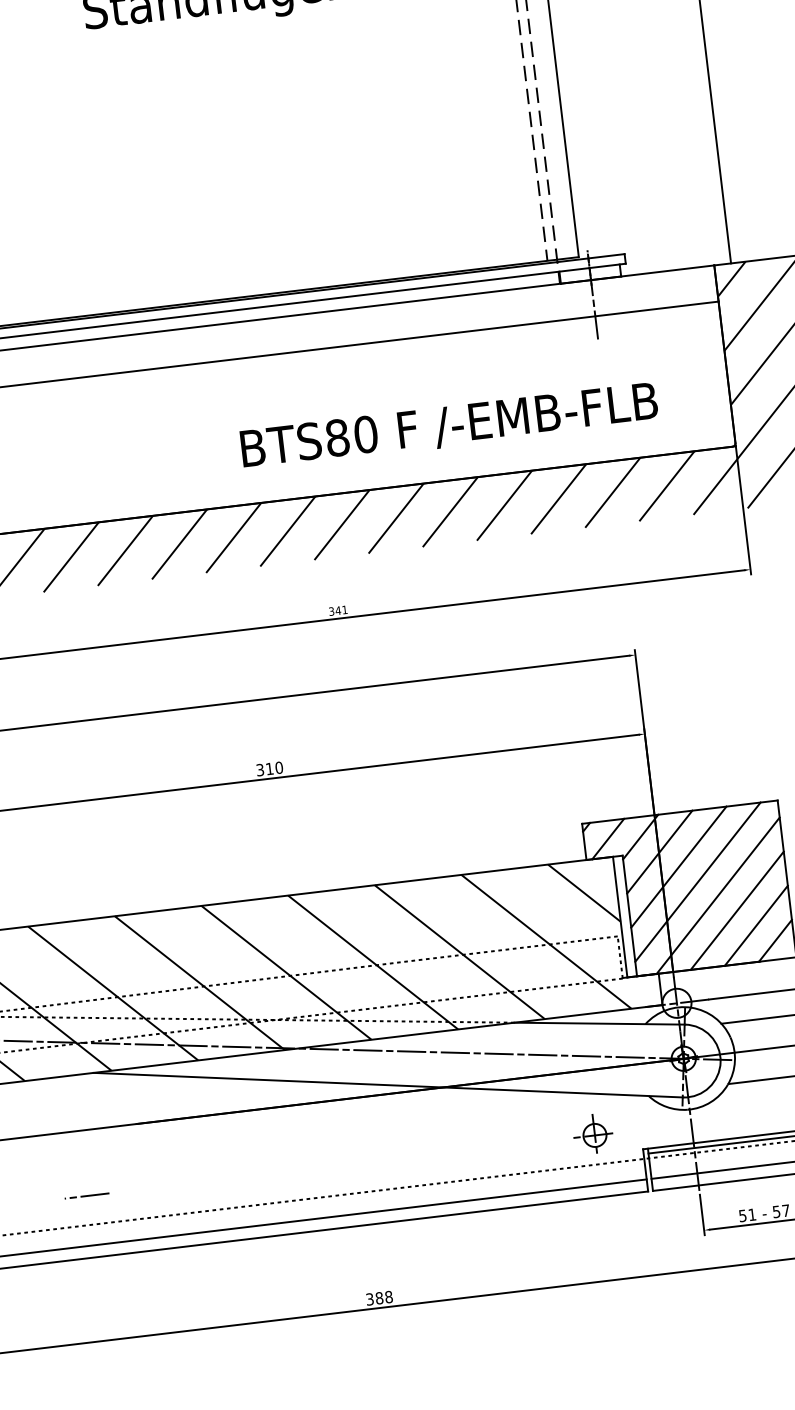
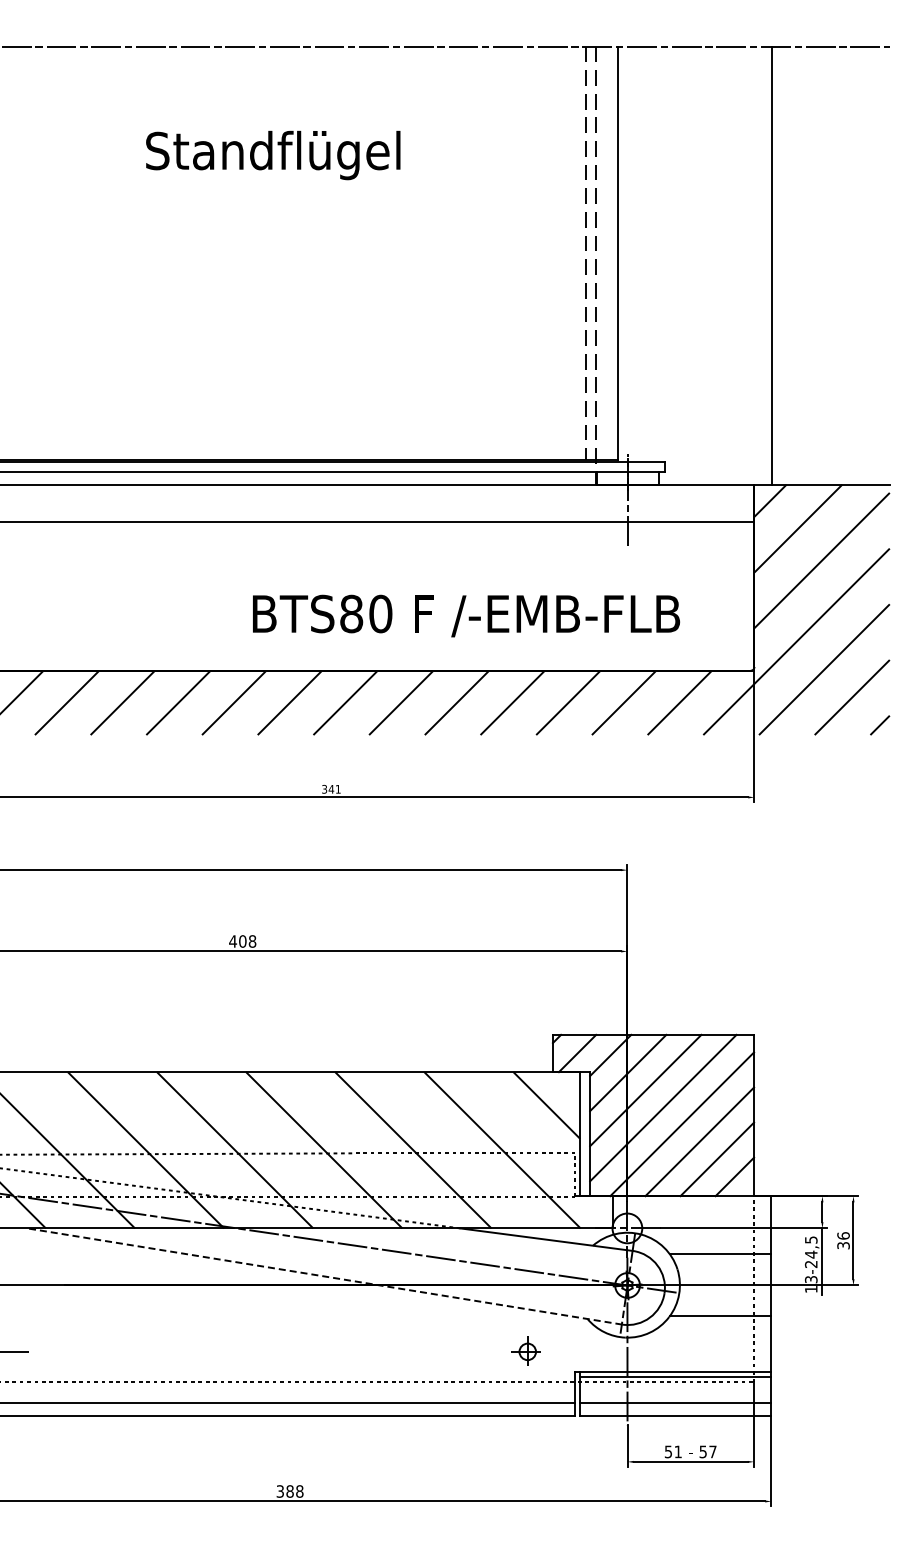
text: (269, 768) -> (242, 941), 310 -> 408
line: (388, 1085) -> (324, 1276), solid -> dashed
part: (593, 1133) -> (526, 1350), size x0.7

